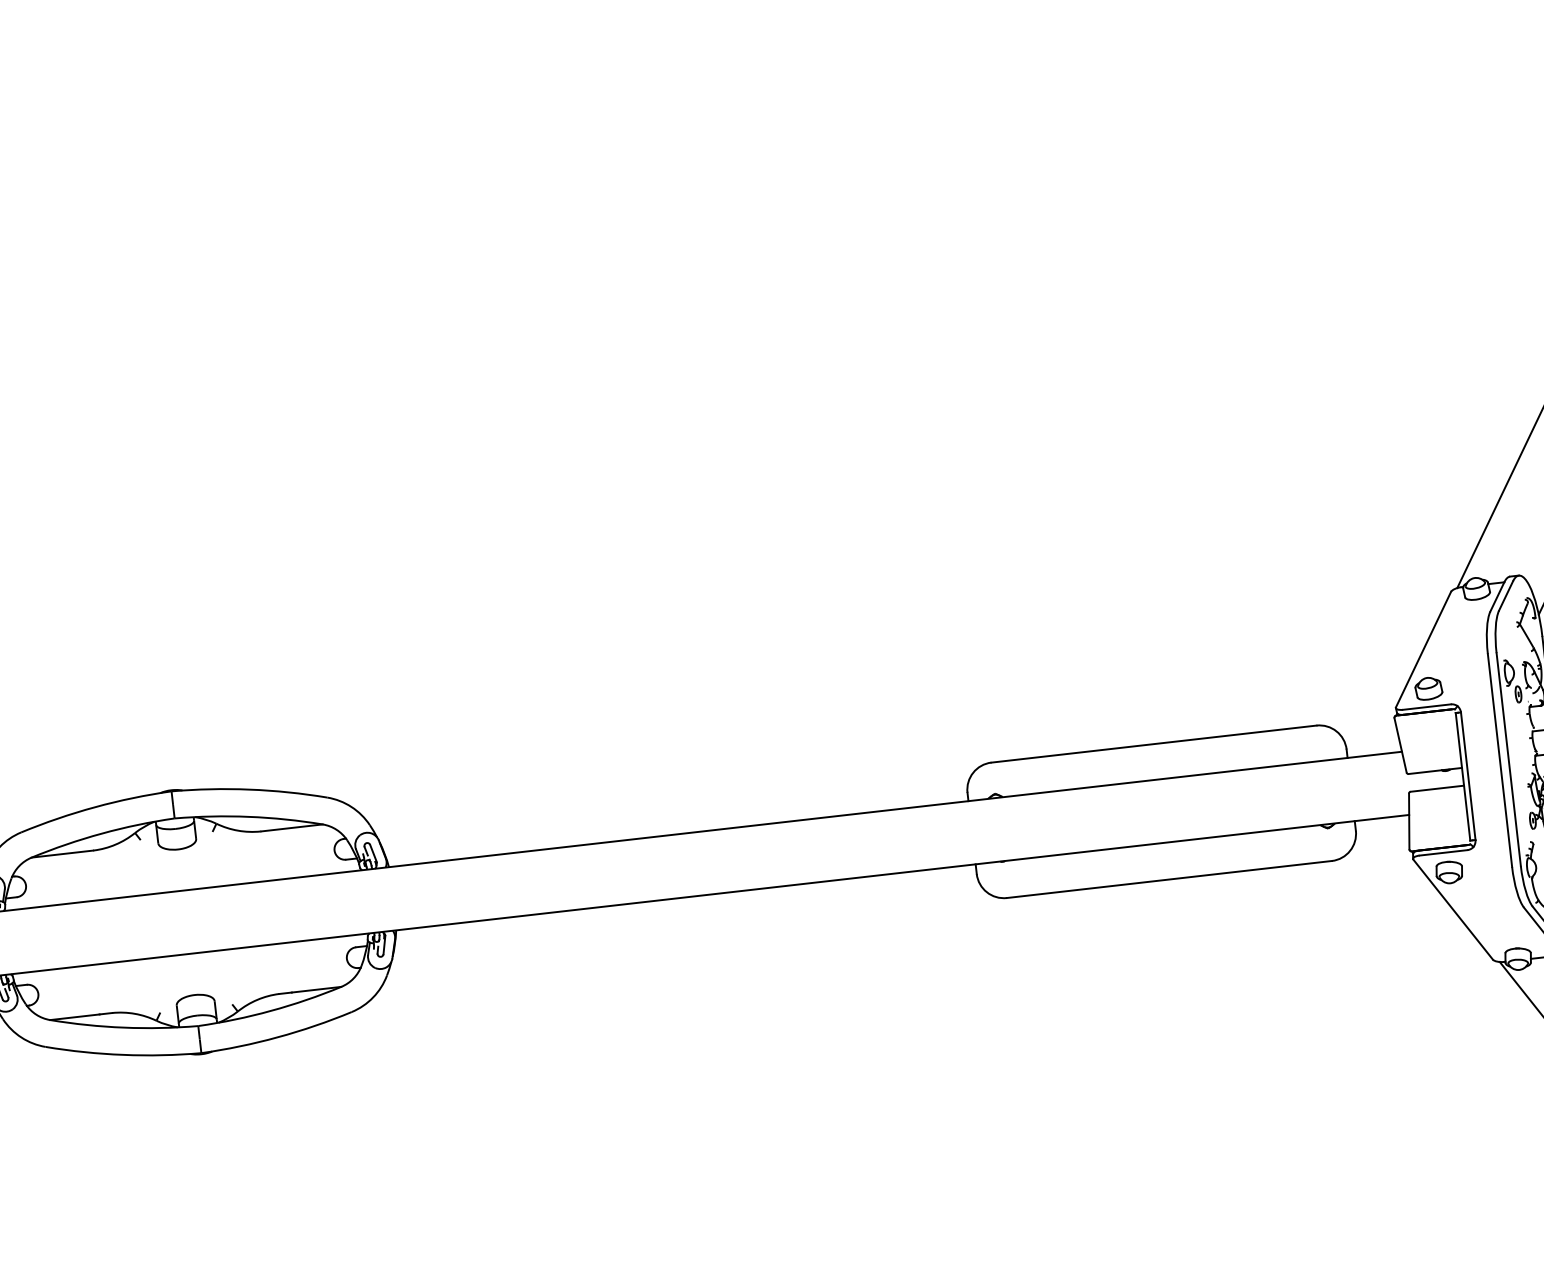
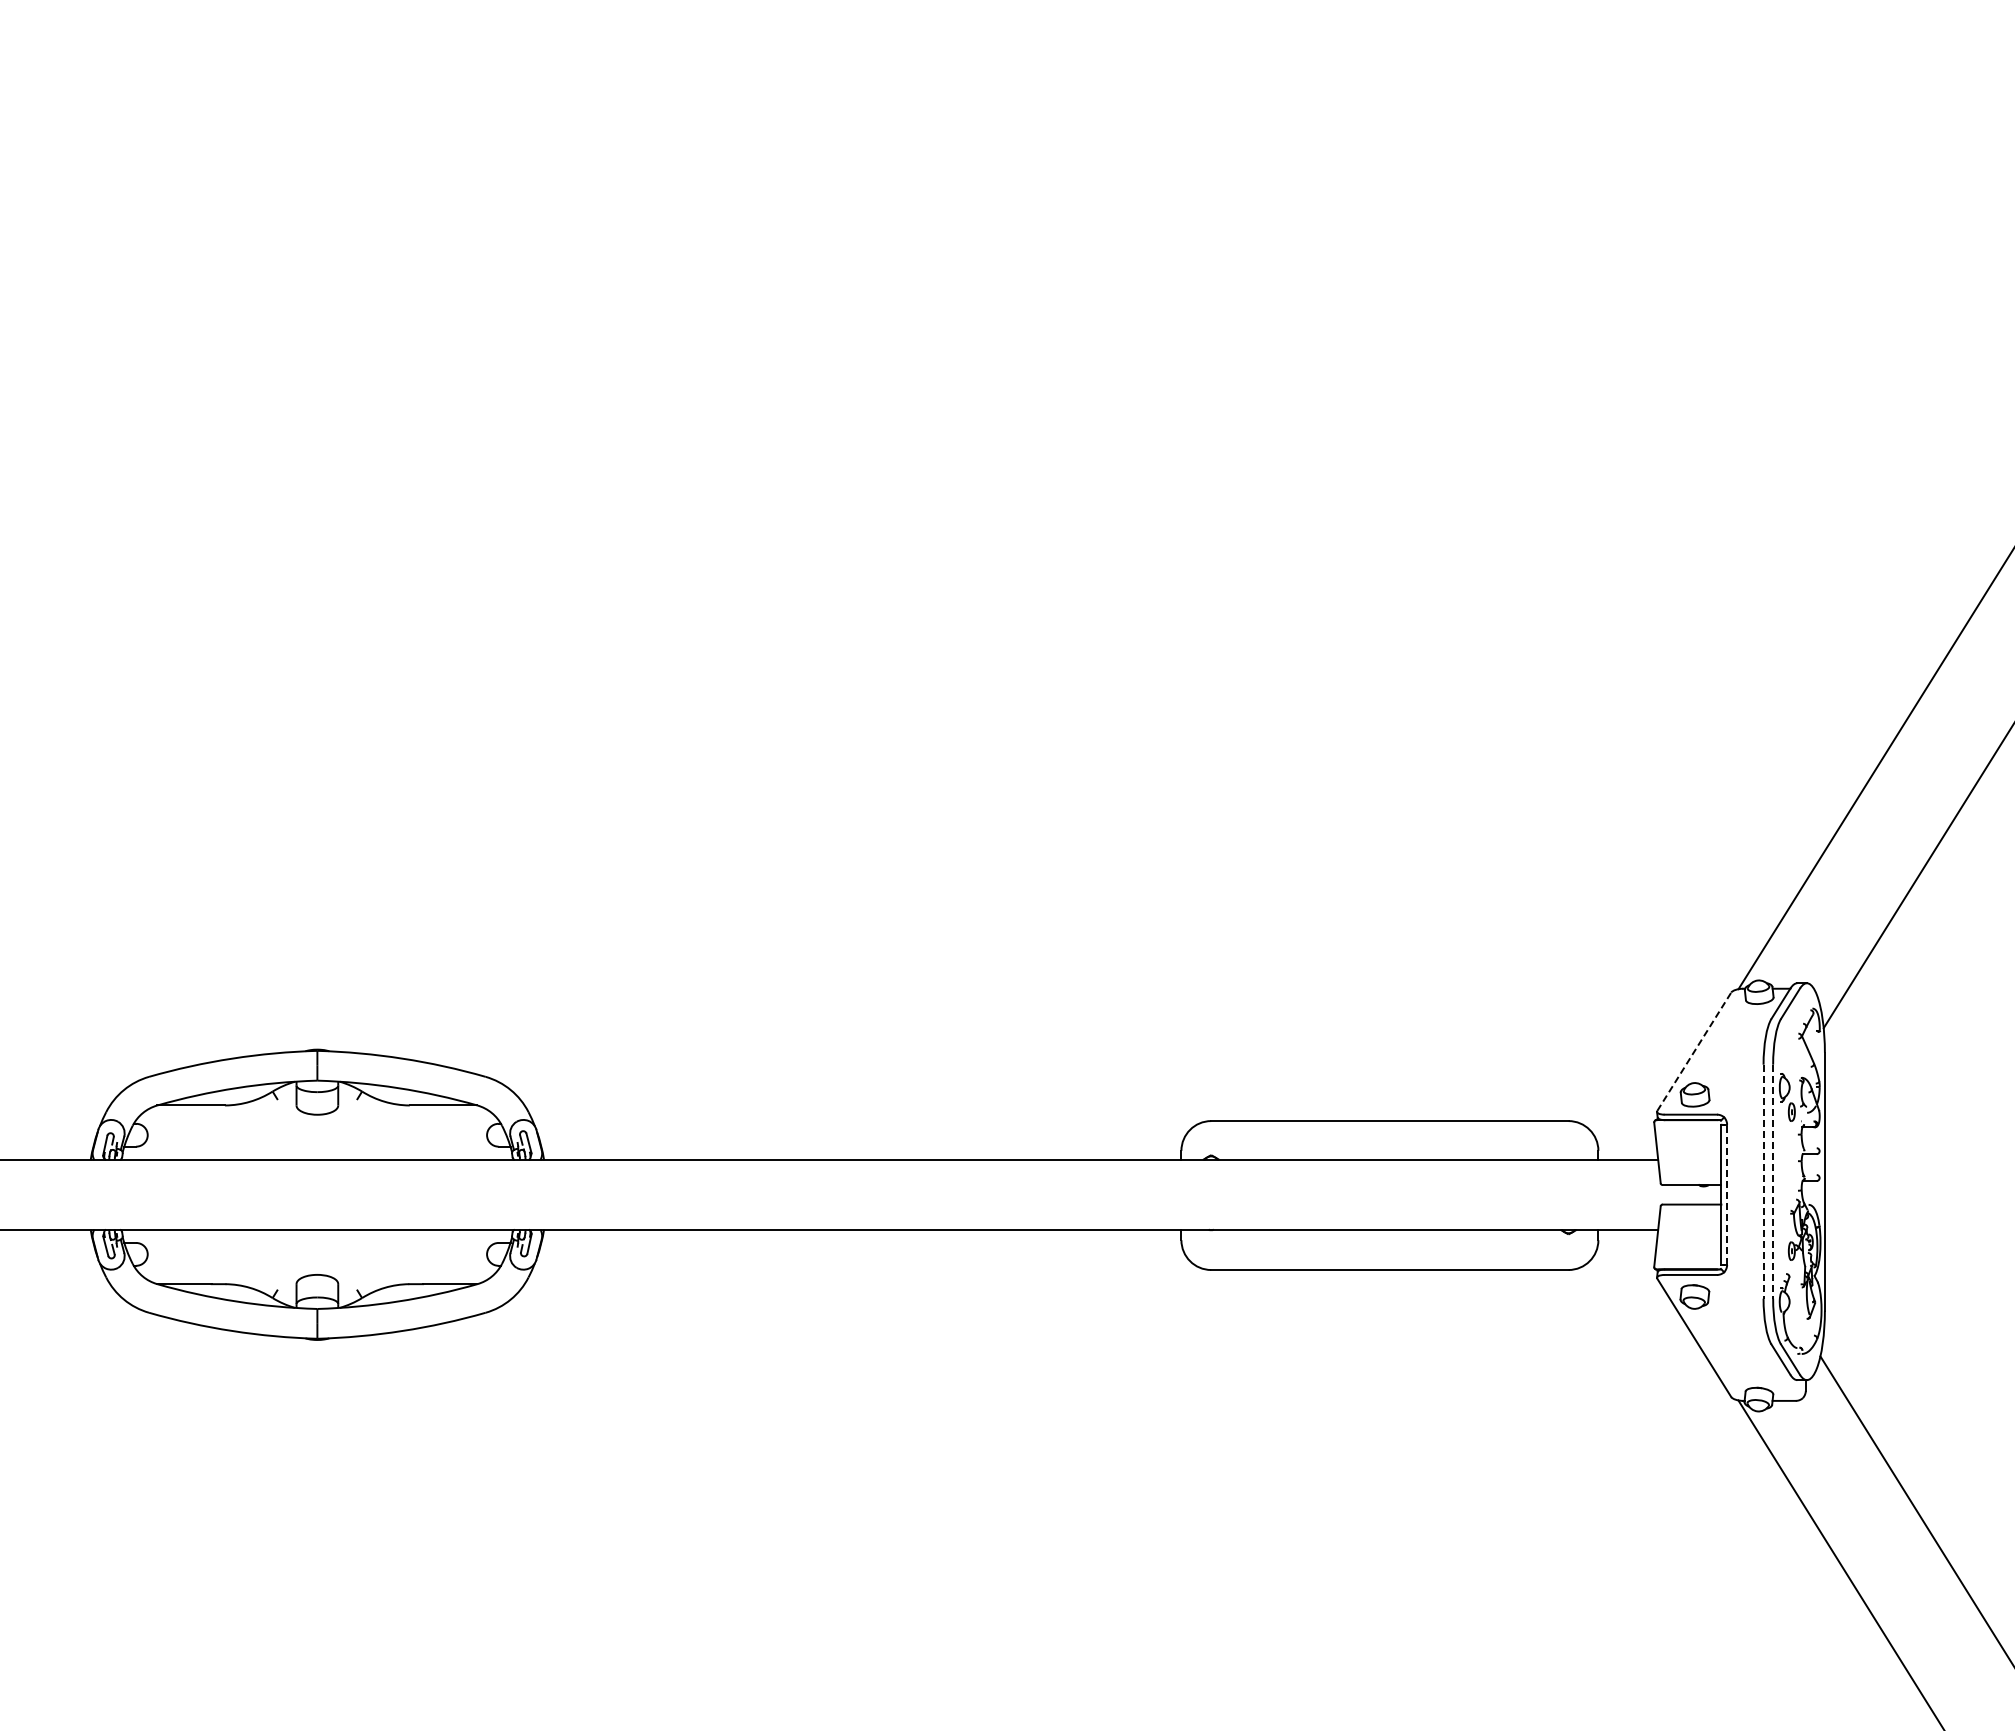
line: (1423, 649) -> (1694, 1051), solid -> dashed
line: (1509, 759) -> (1773, 1181), solid -> dashed
line: (1499, 760) -> (1763, 1181), solid -> dashed
line: (1468, 775) -> (1727, 1194), solid -> dashed

